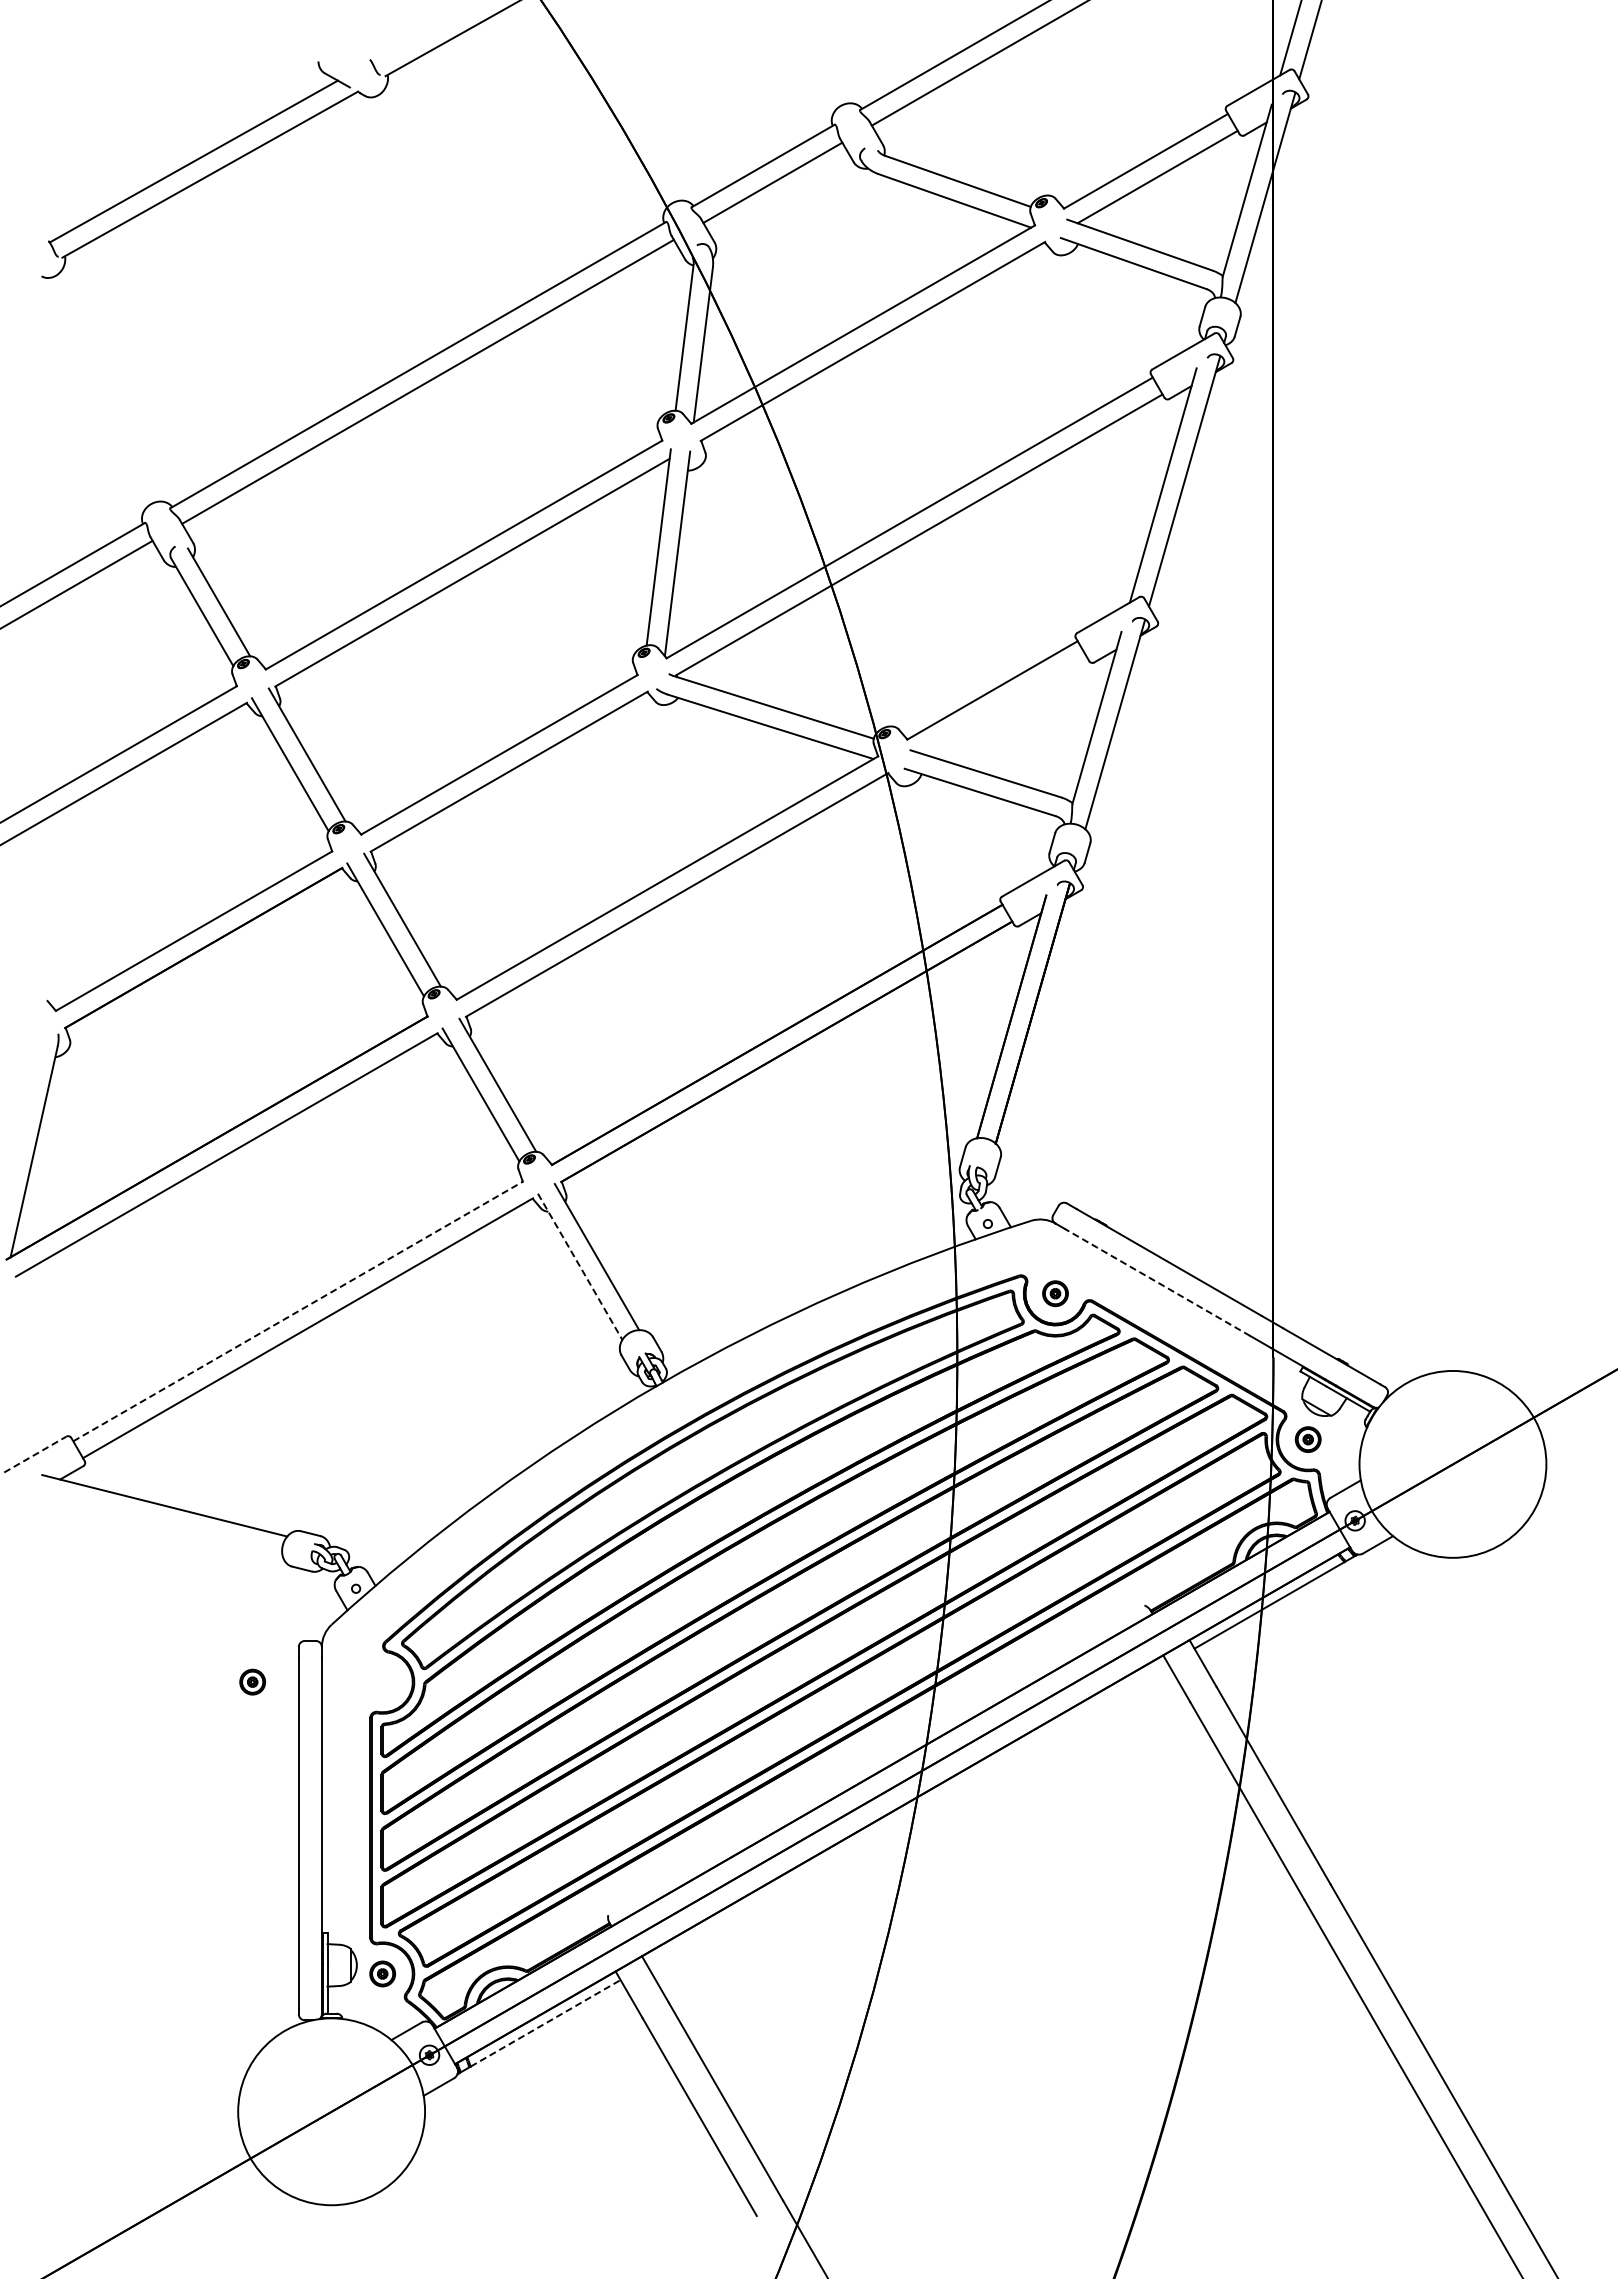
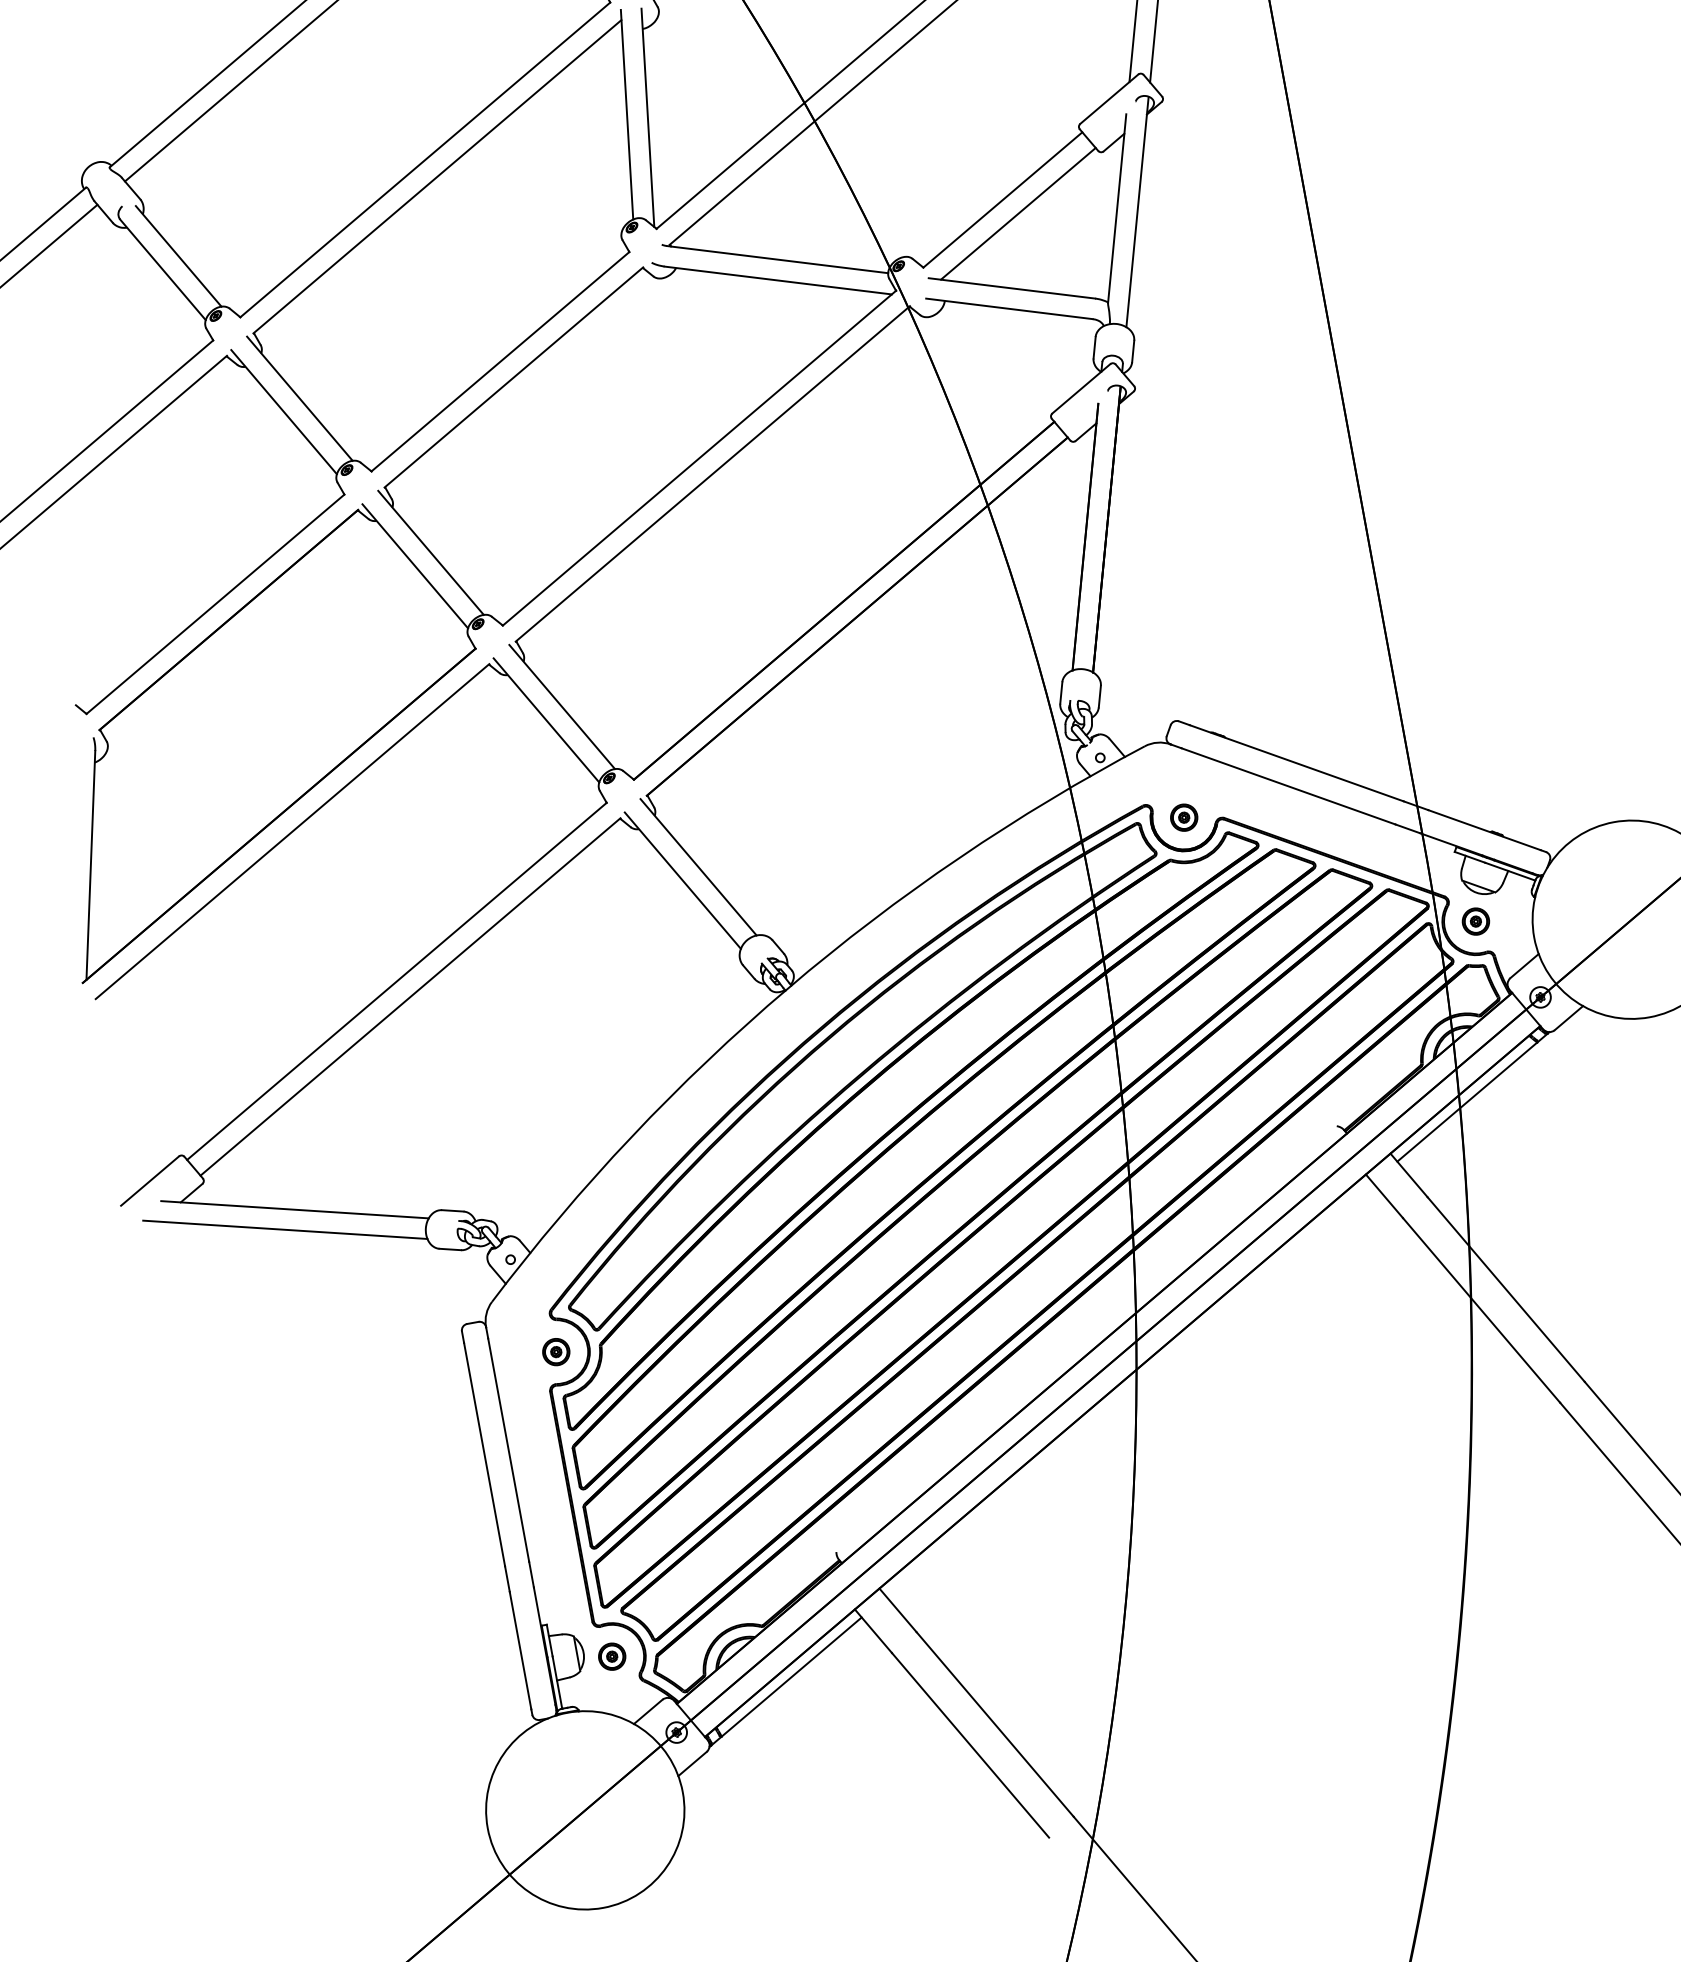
line: (1004, 705) -> (1018, 213), added
line: (580, 1267) -> (683, 881), dashed -> solid
line: (1157, 1282) -> (1288, 786), dashed -> solid
line: (298, 1311) -> (397, 981), dashed -> solid
line: (35, 1454) -> (150, 1180), dashed -> solid
line: (152, 1522) -> (285, 1229), added
part: (252, 1681) -> (555, 1351), moved
line: (545, 2023) -> (791, 1677), dashed -> solid

